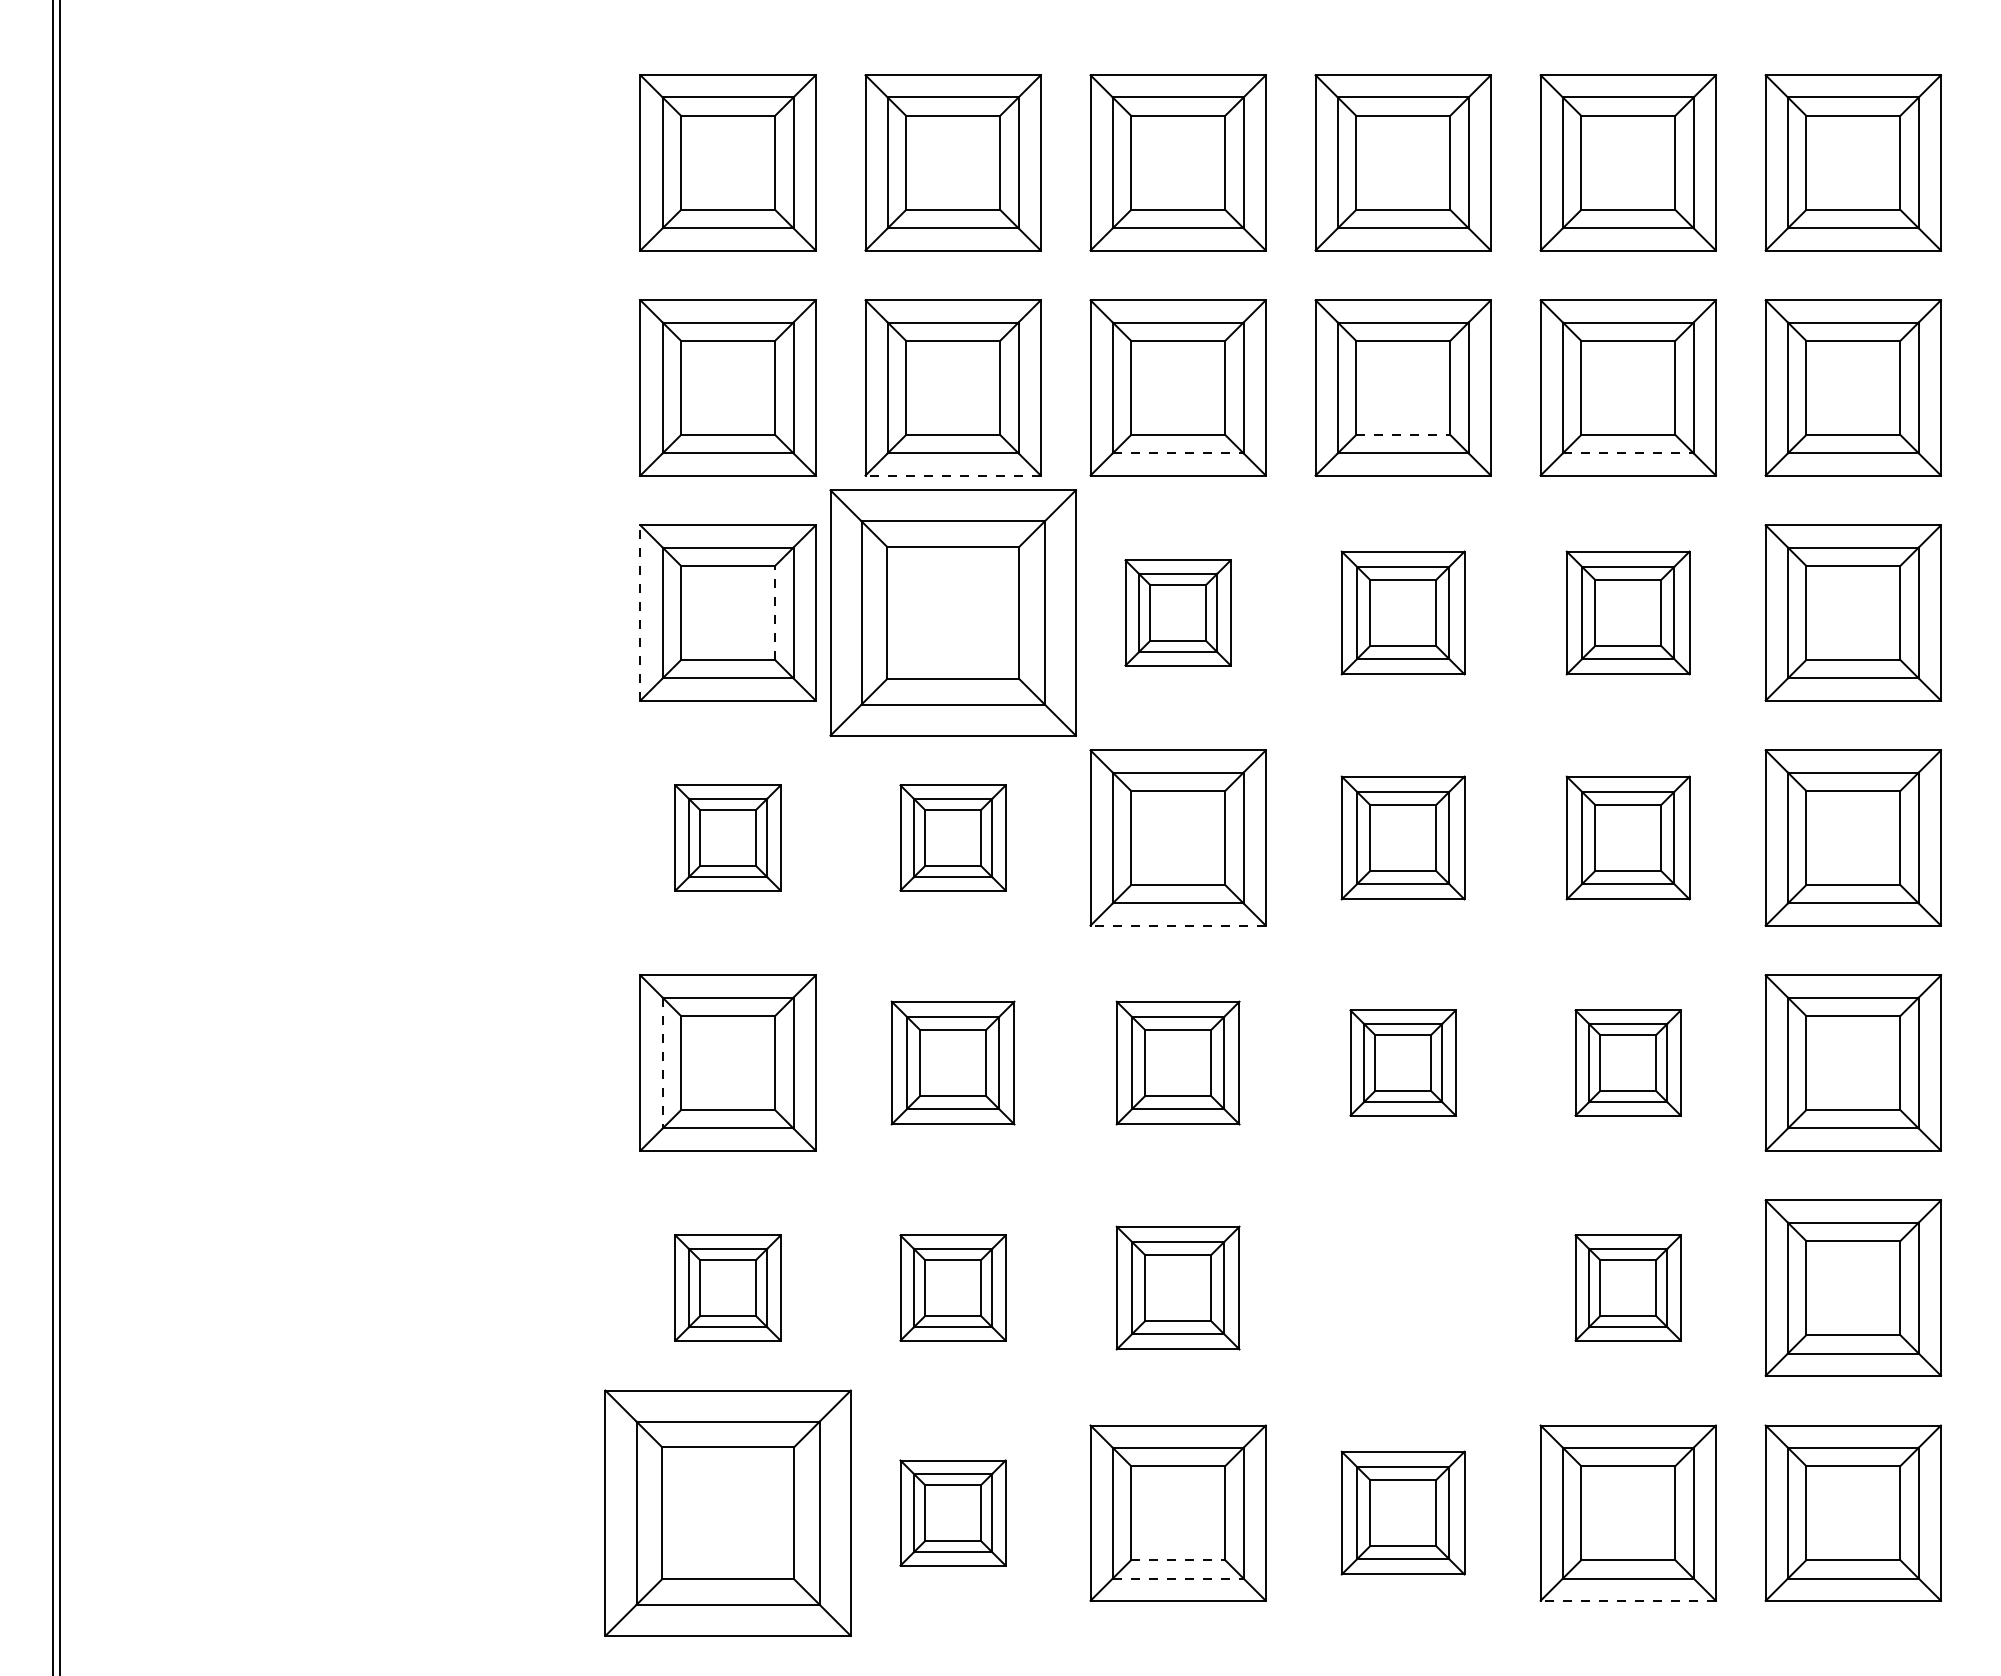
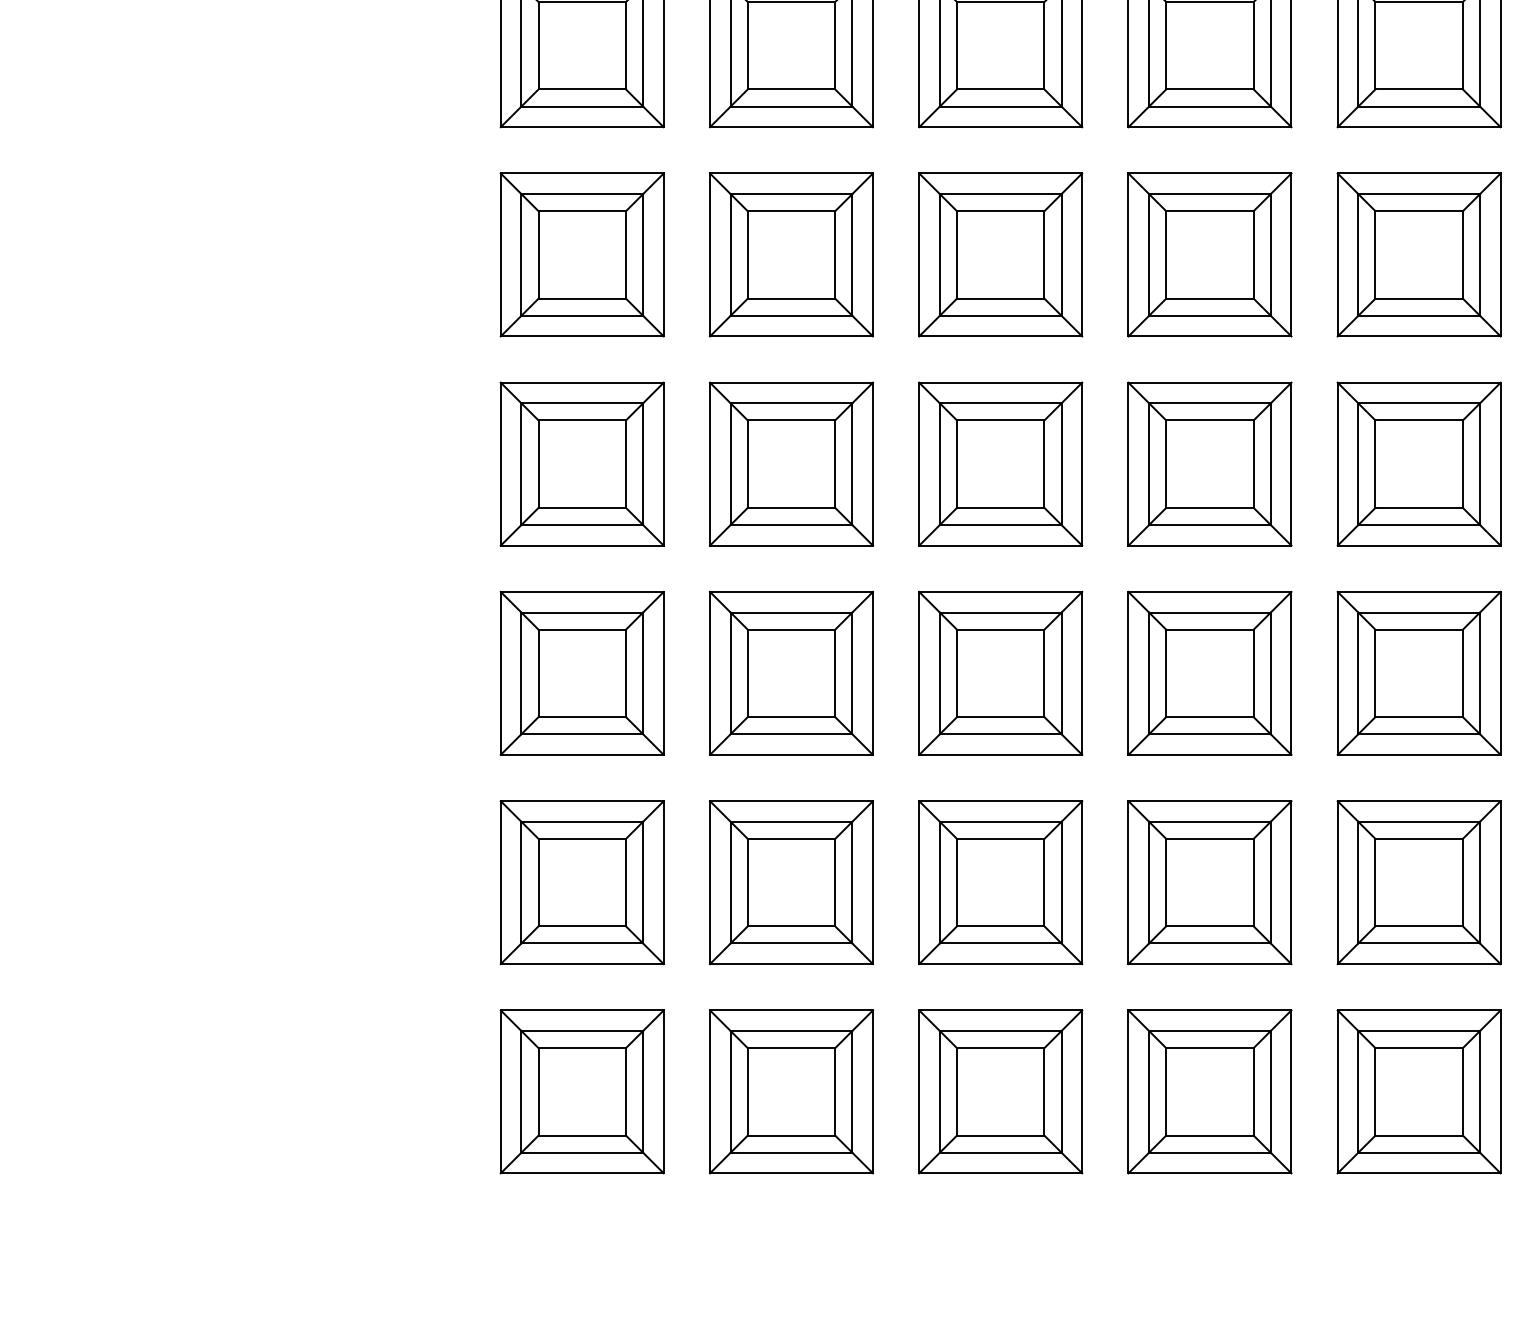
line: (1403, 434) -> (1210, 89), dashed -> solid
line: (1178, 453) -> (1001, 106), dashed -> solid
line: (1628, 453) -> (1419, 106), dashed -> solid
line: (953, 475) -> (791, 127), dashed -> solid
line: (640, 612) -> (500, 254), dashed -> solid
line: (775, 612) -> (626, 254), dashed -> solid
part: (952, 612) -> (790, 254), size x0.71
part: (1177, 612) -> (1000, 254), size x1.67
part: (1402, 612) -> (1209, 254), size x1.43
part: (1627, 612) -> (1418, 254), size x1.43
part: (727, 837) -> (581, 463), size x1.67
part: (952, 837) -> (790, 463), size x1.67
part: (1402, 837) -> (1209, 463), size x1.43
part: (1627, 837) -> (1418, 463), size x1.43
line: (1178, 925) -> (1001, 545), dashed -> solid
part: (952, 1062) -> (790, 672), size x1.43
part: (1177, 1062) -> (1000, 672), size x1.43
part: (1402, 1062) -> (1209, 672), size x1.67
part: (1627, 1062) -> (1418, 672), size x1.67
line: (662, 1063) -> (521, 673), dashed -> solid
part: (727, 1287) -> (581, 882), size x1.67
part: (952, 1287) -> (790, 882), size x1.67
part: (1177, 1287) -> (1000, 882), size x1.43
part: (1402, 1287) -> (1209, 882), added
part: (1627, 1287) -> (1418, 882), size x1.67
part: (727, 1512) -> (581, 1091), size x0.71
part: (952, 1512) -> (790, 1091), size x1.67
part: (1402, 1512) -> (1209, 1091), size x1.43
line: (1178, 1560) -> (1001, 1135), dashed -> solid
line: (1178, 1578) -> (1001, 1152), dashed -> solid
line: (1628, 1600) -> (1419, 1173), dashed -> solid

